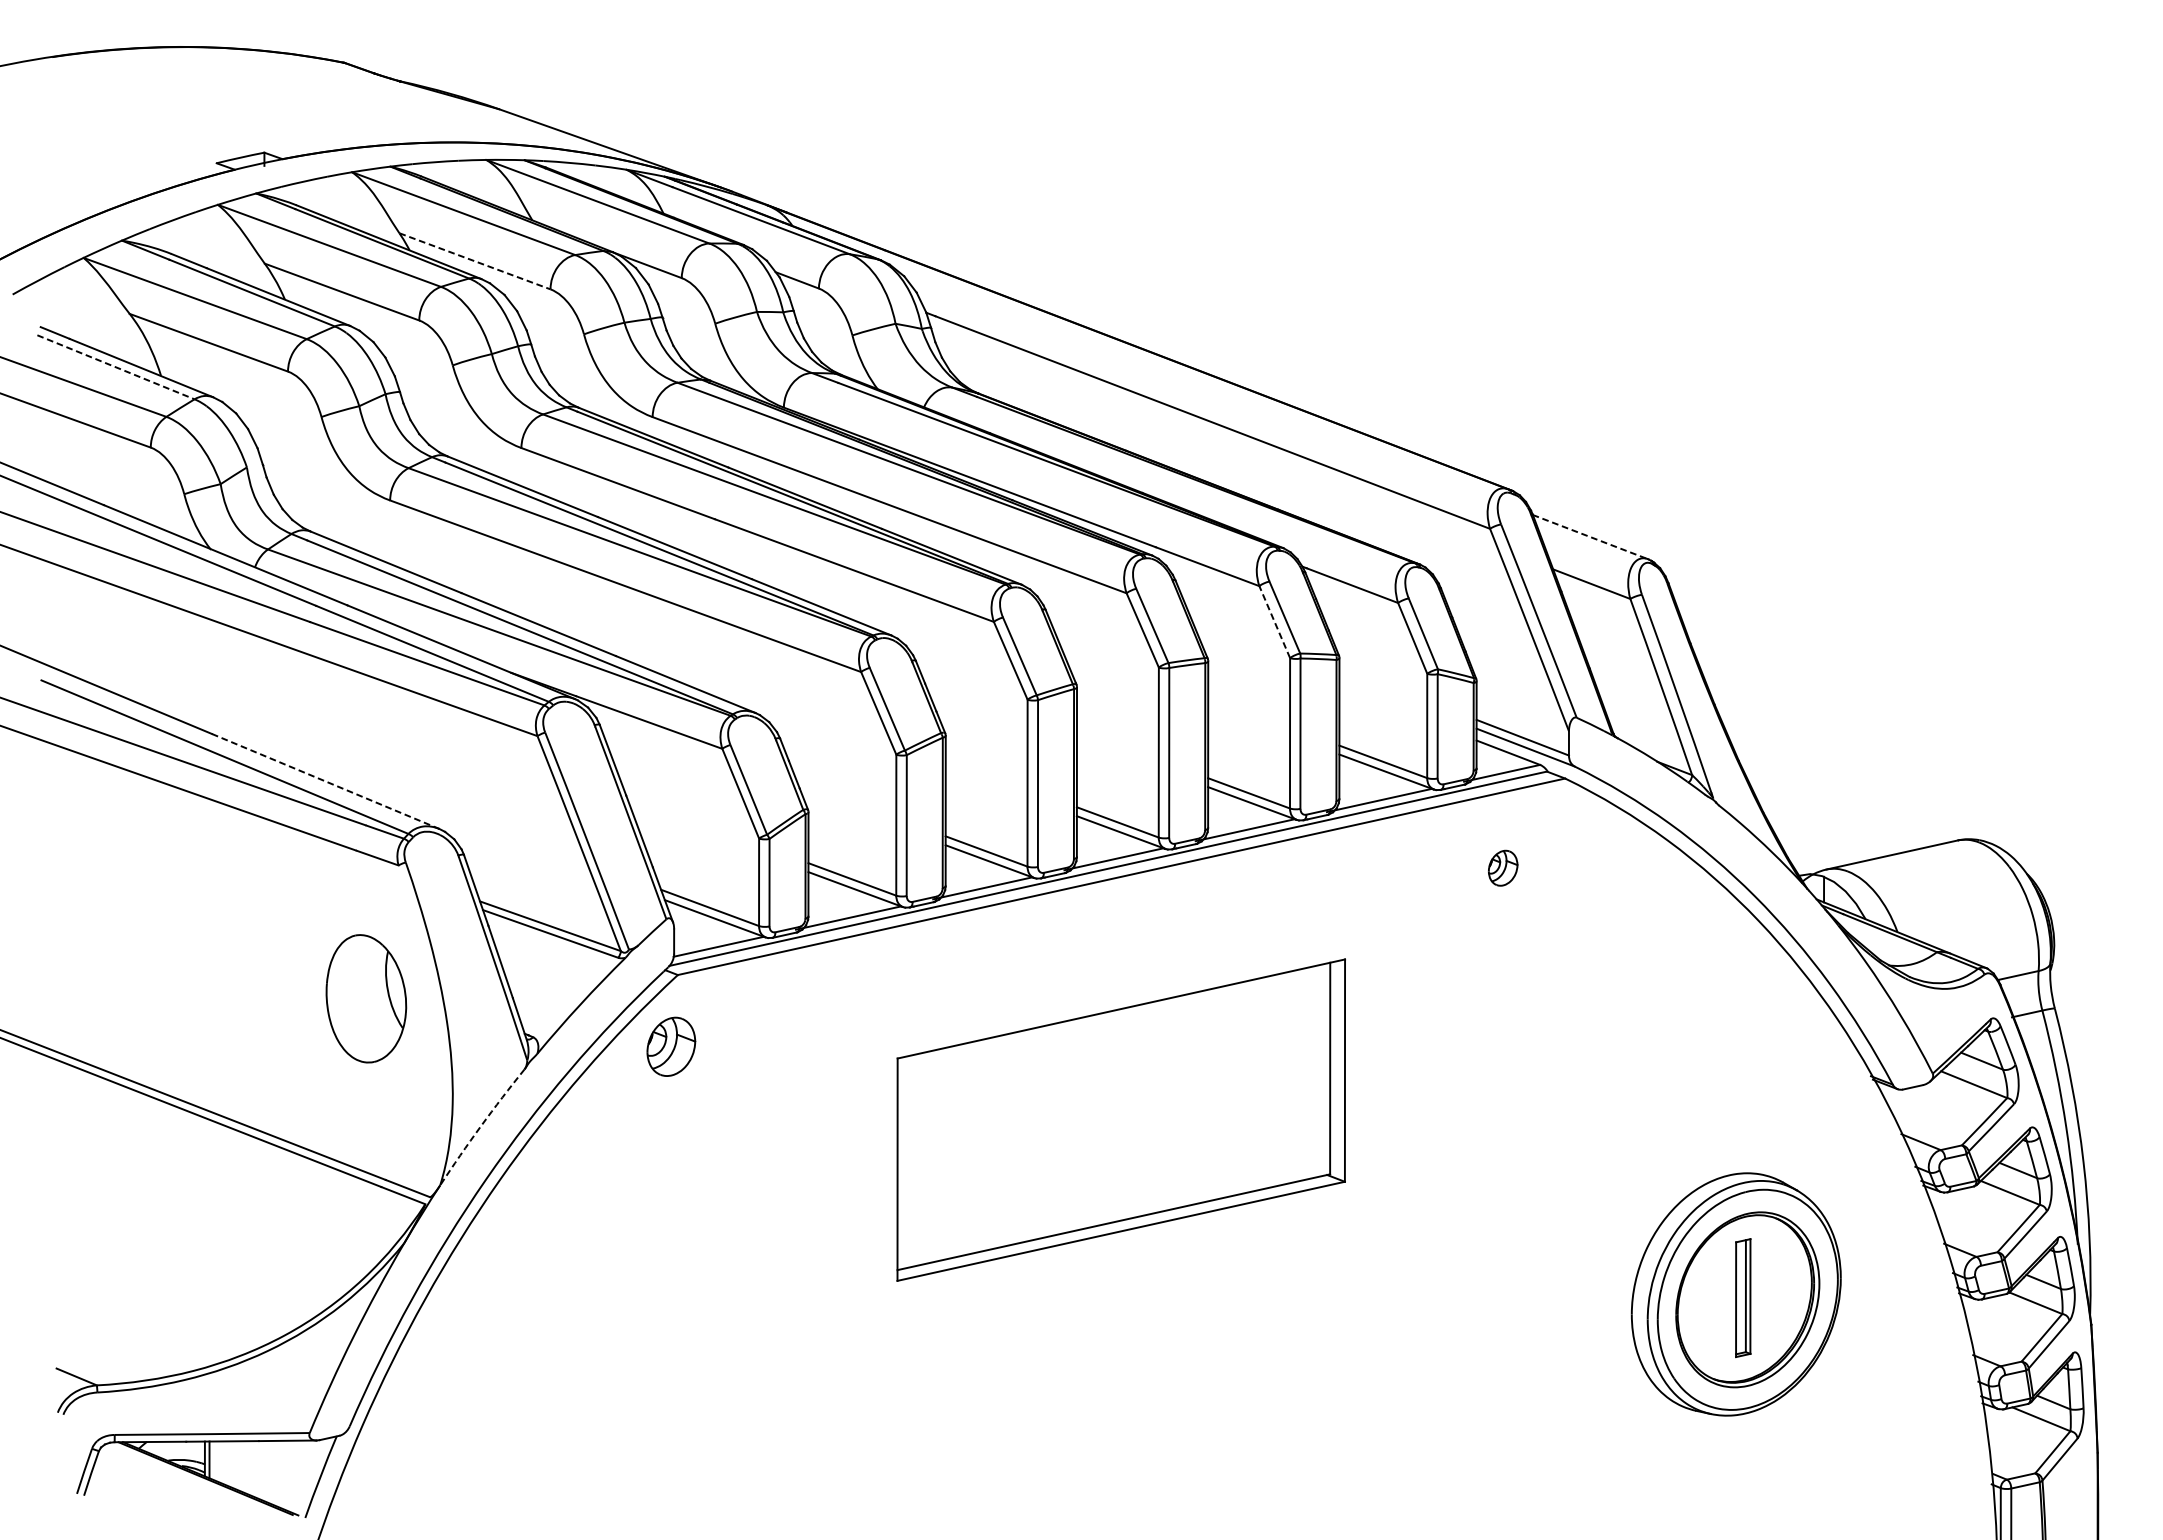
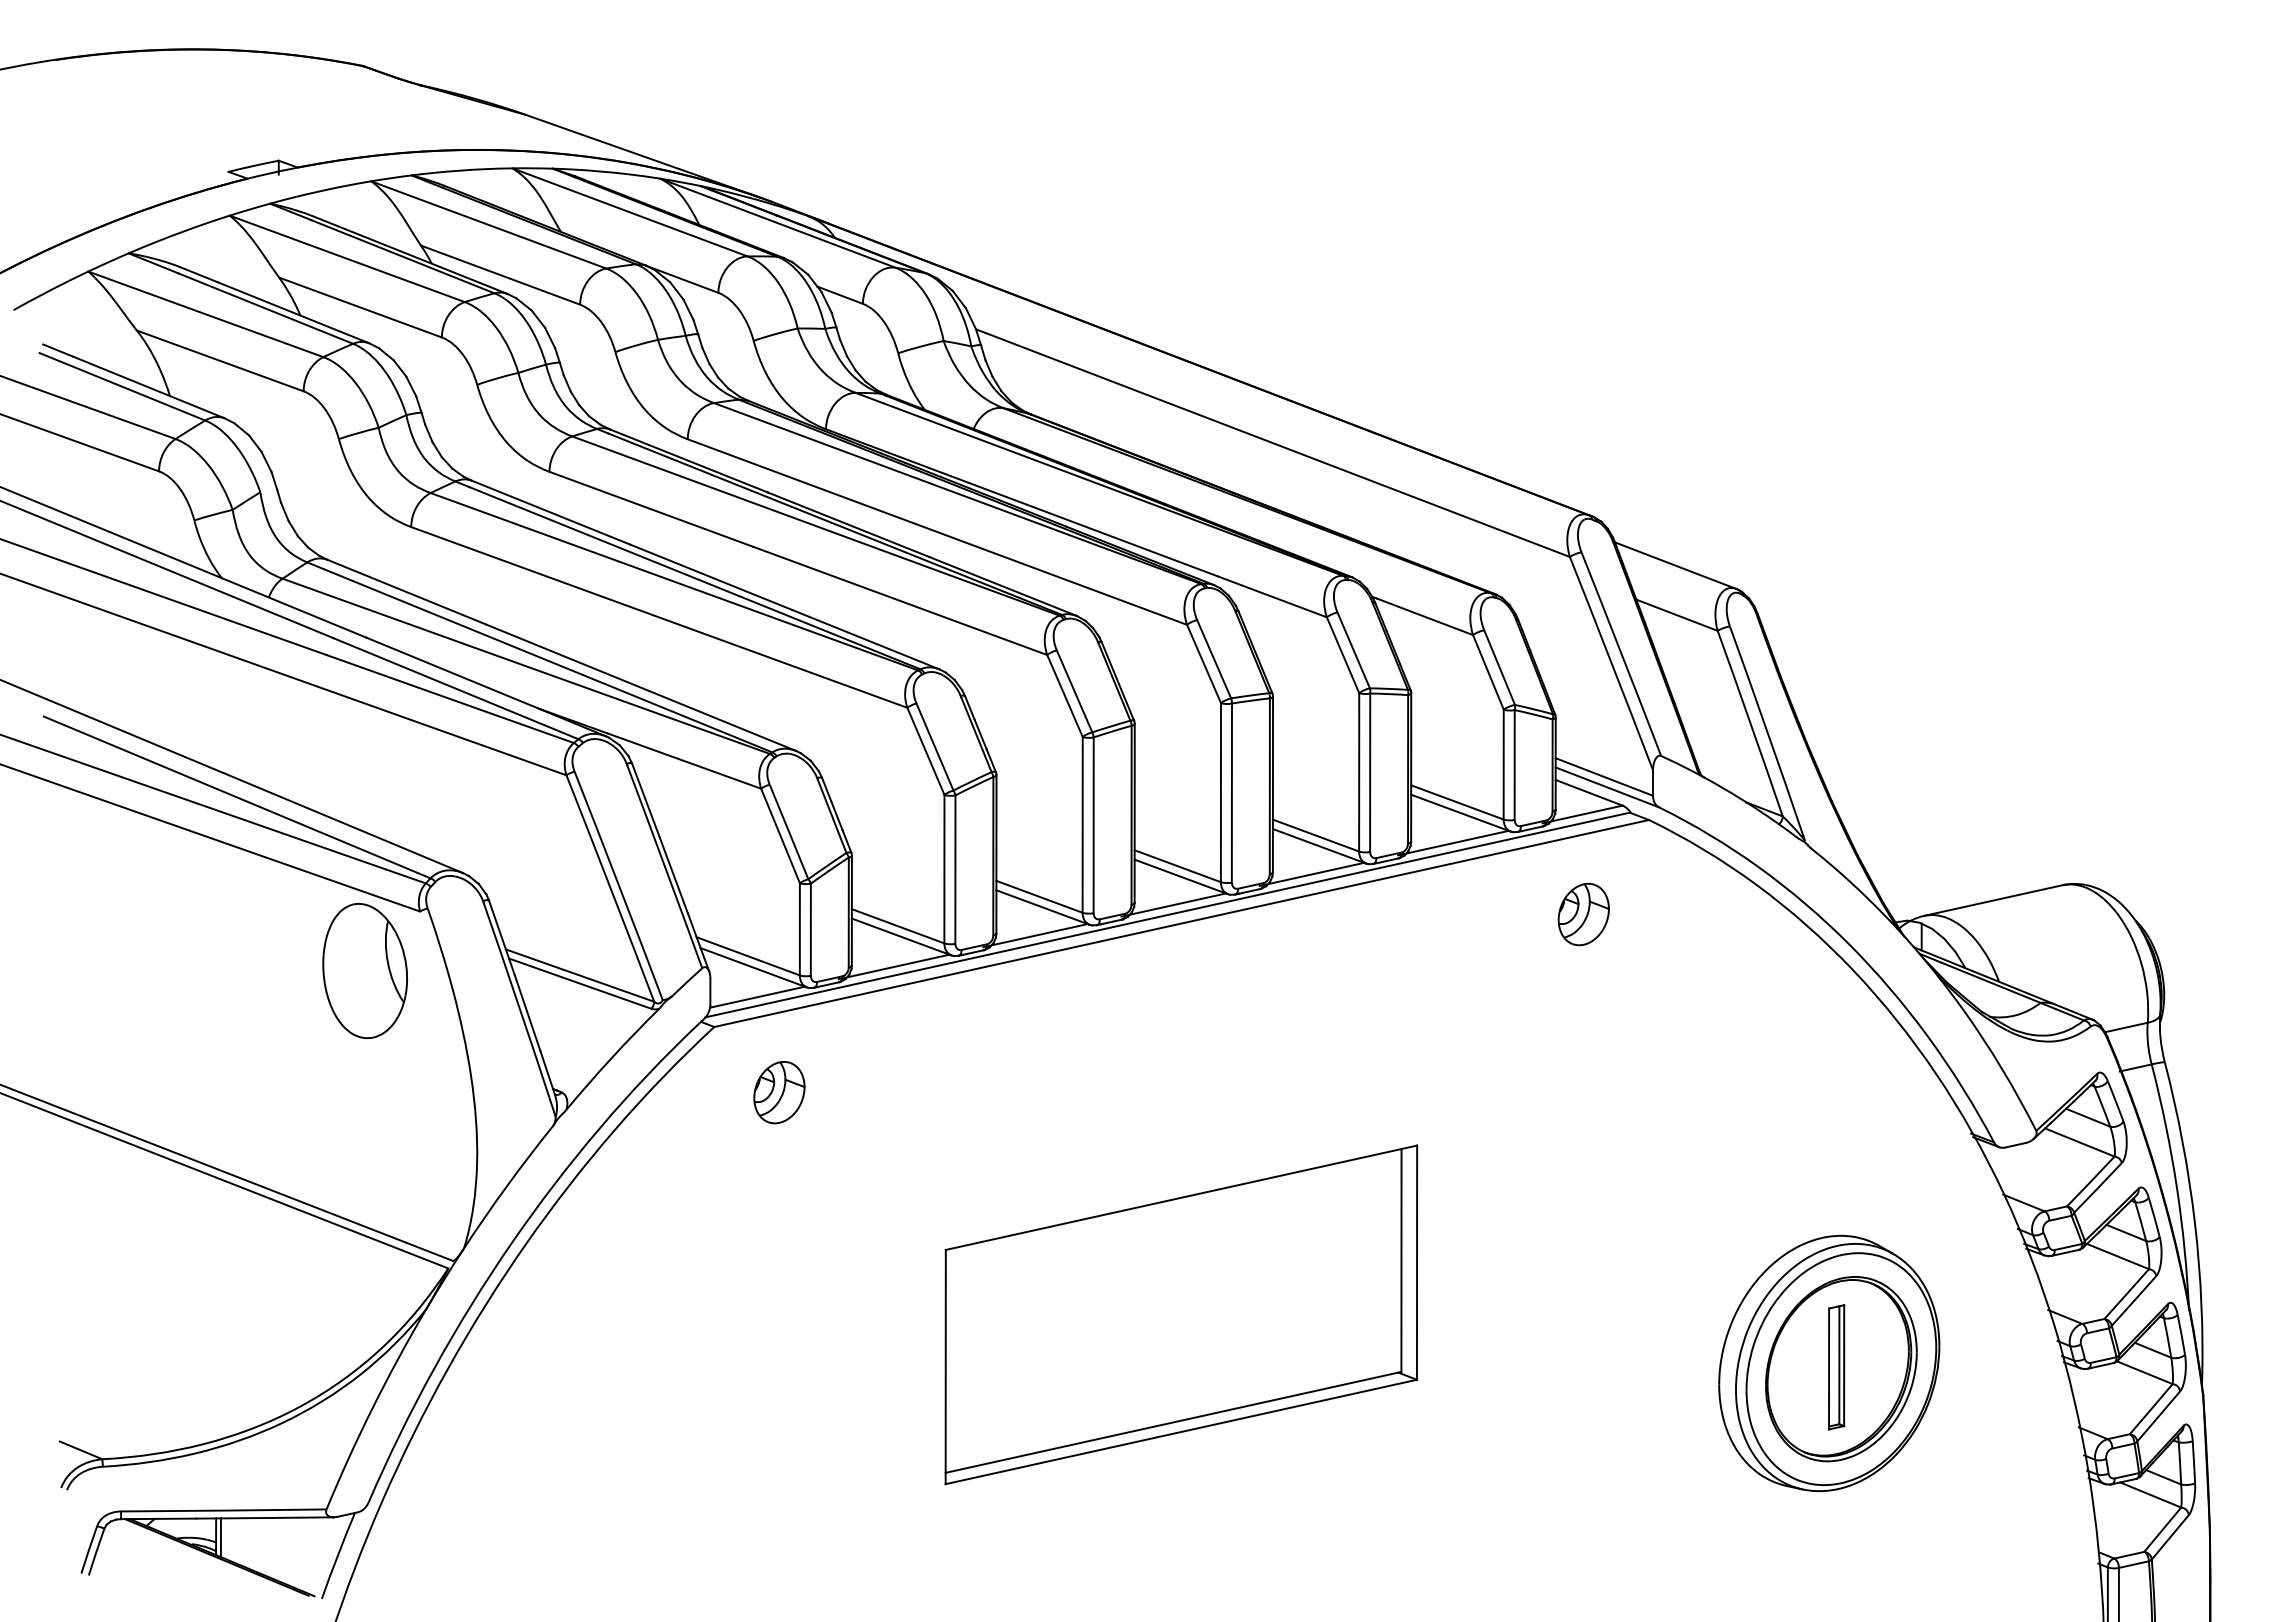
line: (474, 261) -> (500, 275), dashed -> solid
line: (116, 367) -> (122, 386), dashed -> solid
line: (1590, 536) -> (1675, 565), dashed -> solid
line: (1274, 621) -> (1342, 654), dashed -> solid
line: (325, 781) -> (343, 823), dashed -> solid
part: (1502, 868) -> (1583, 914), size x1.67
part: (365, 998) -> (364, 970), moved
part: (671, 1046) -> (779, 1092), moved
part: (1121, 1119) -> (1181, 1314), moved
arc: (480, 1126) -> (506, 1186), dashed -> solid

